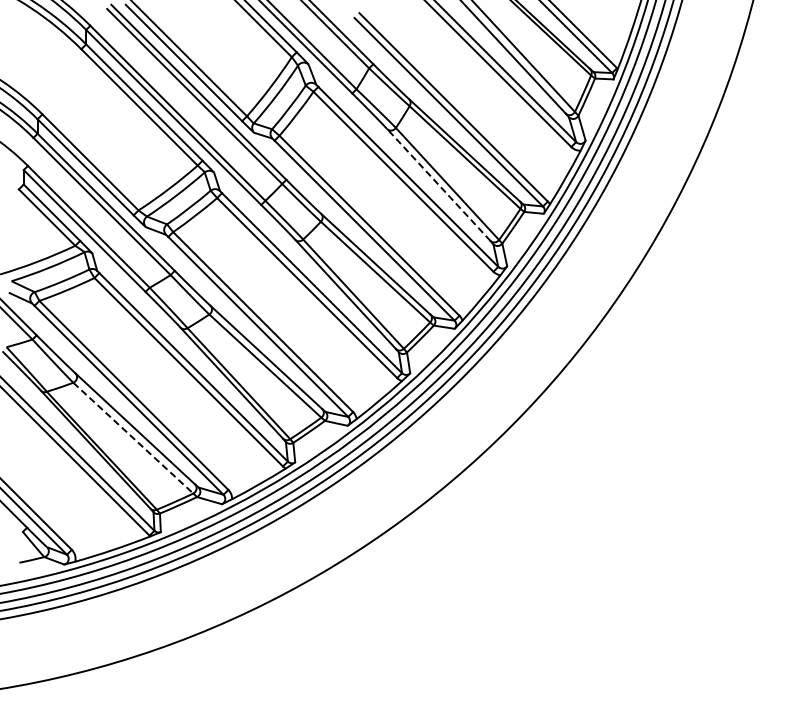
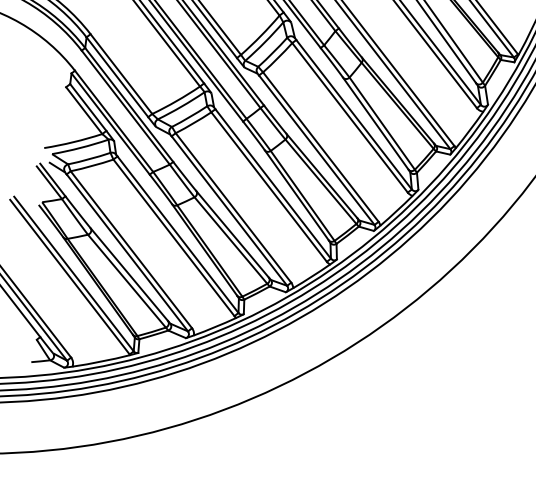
line: (438, 184) -> (375, 123), dashed -> solid
line: (133, 438) -> (127, 281), dashed -> solid

